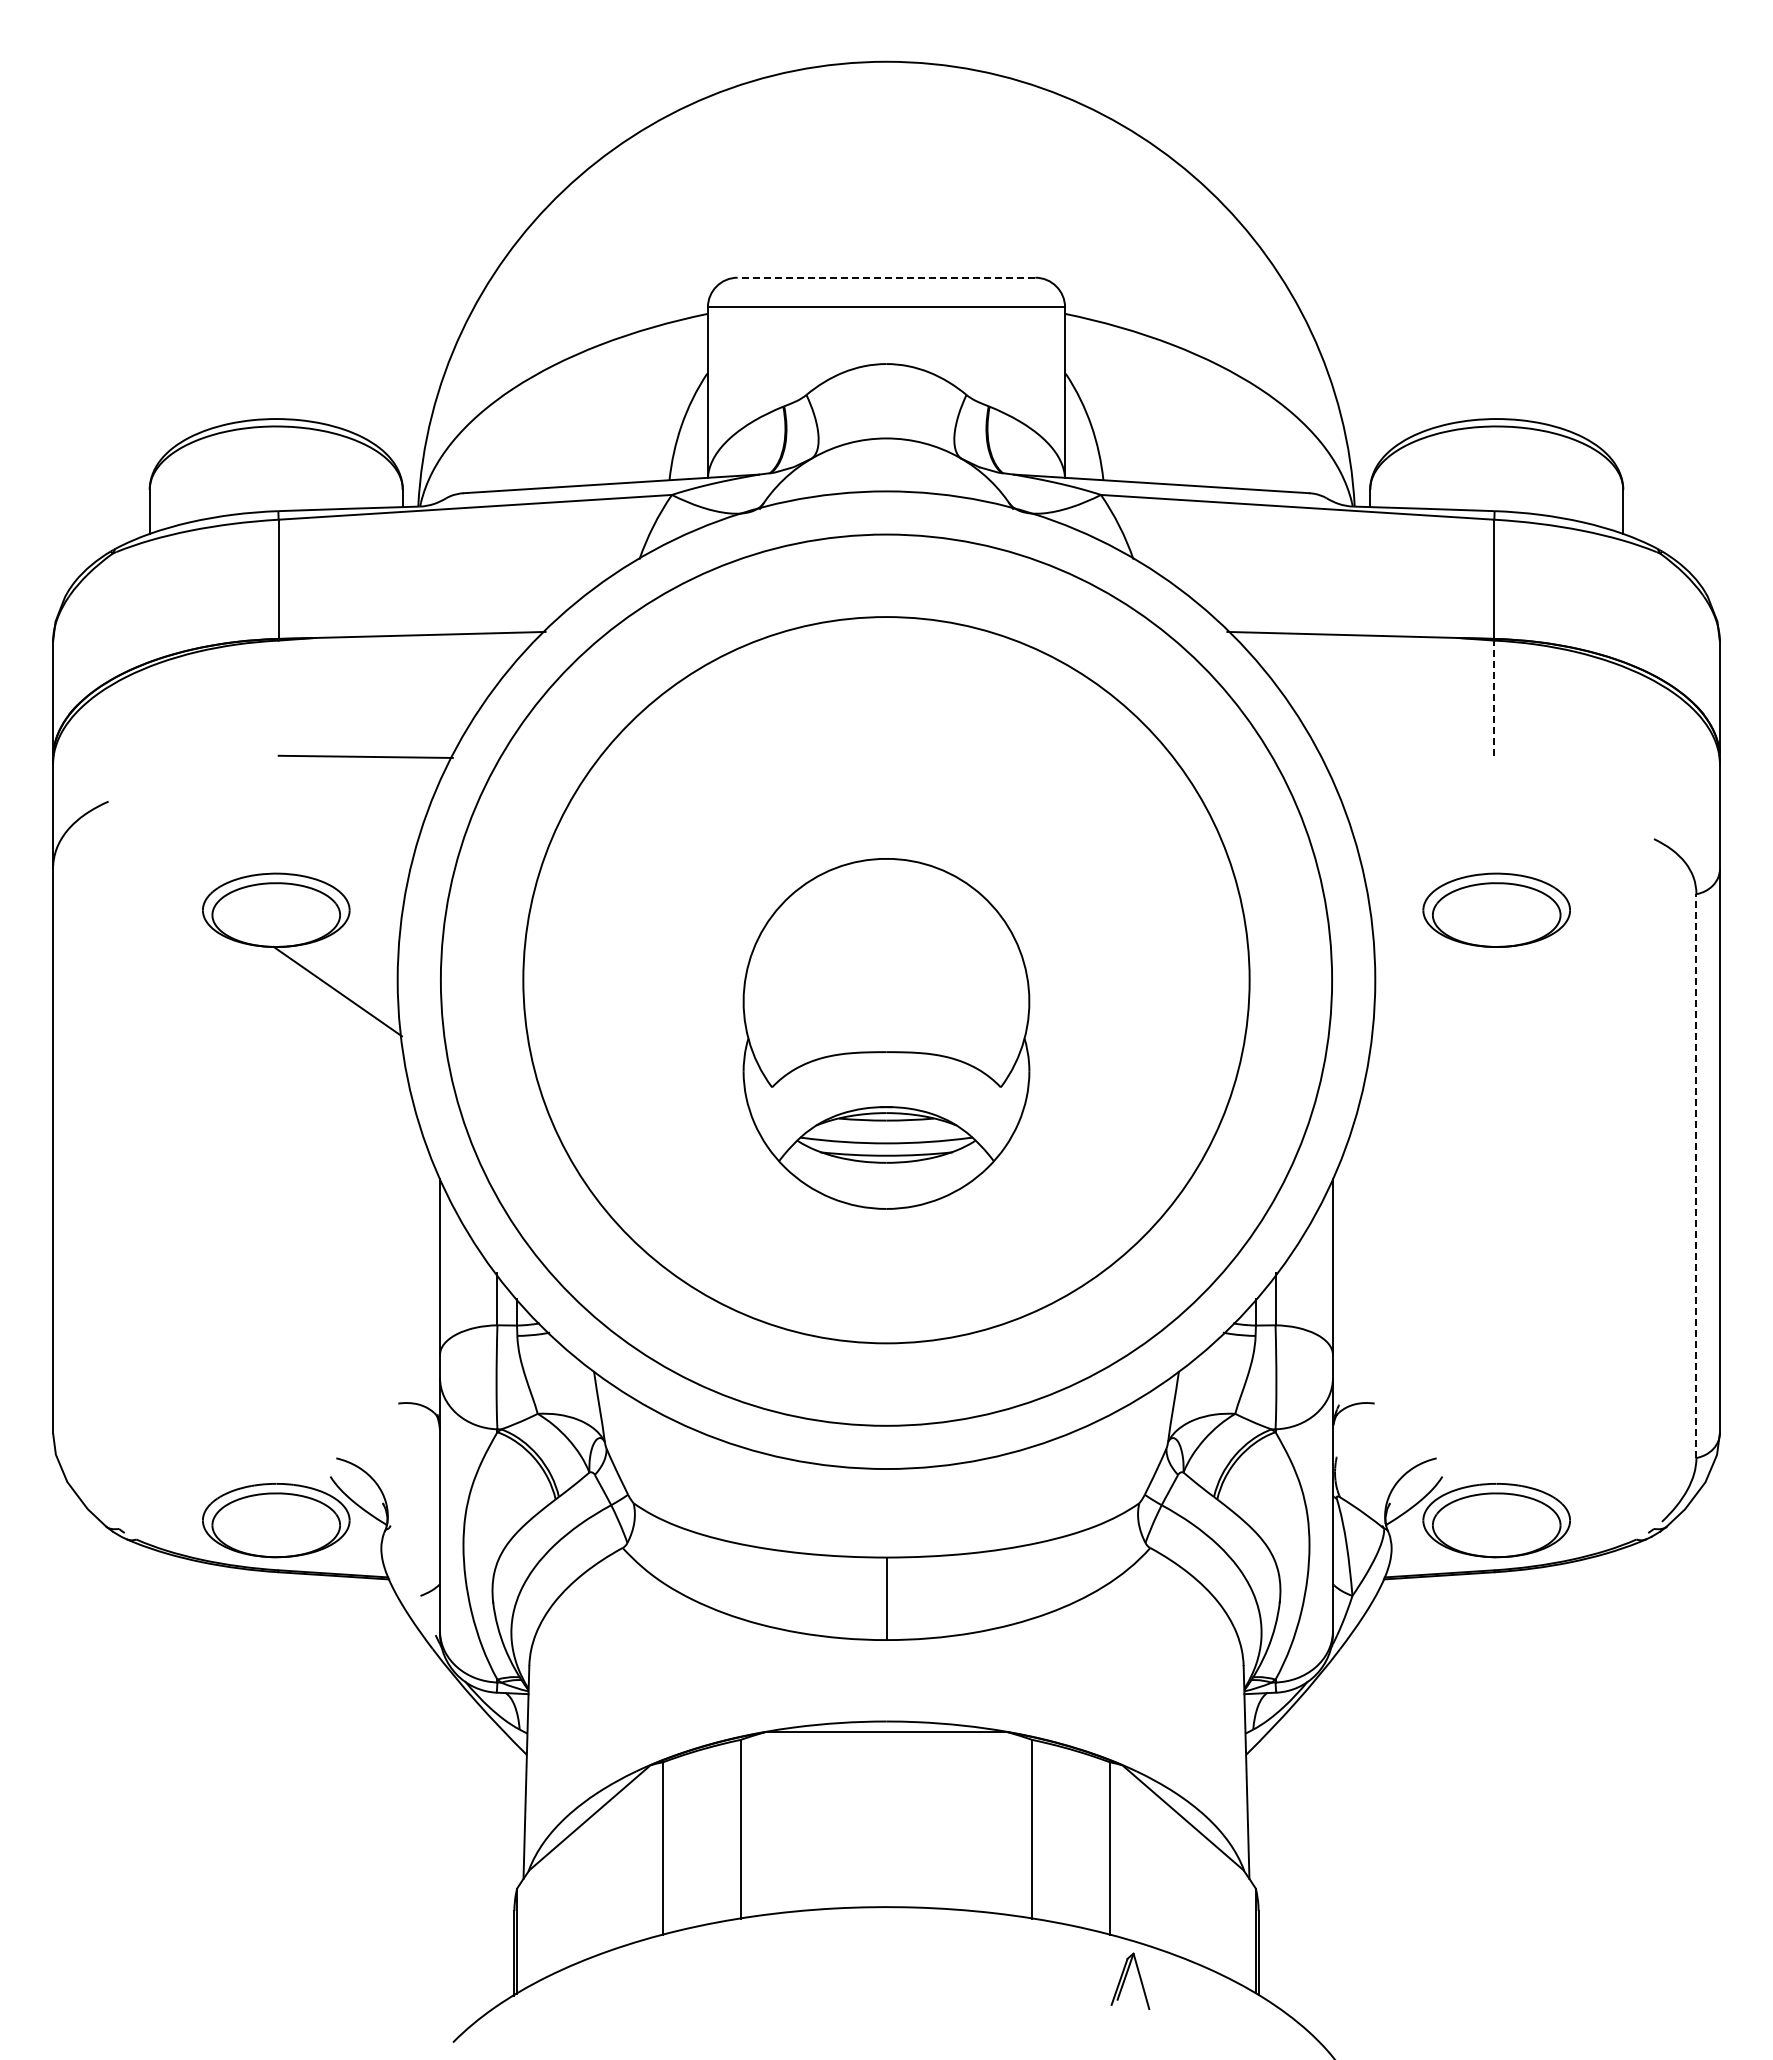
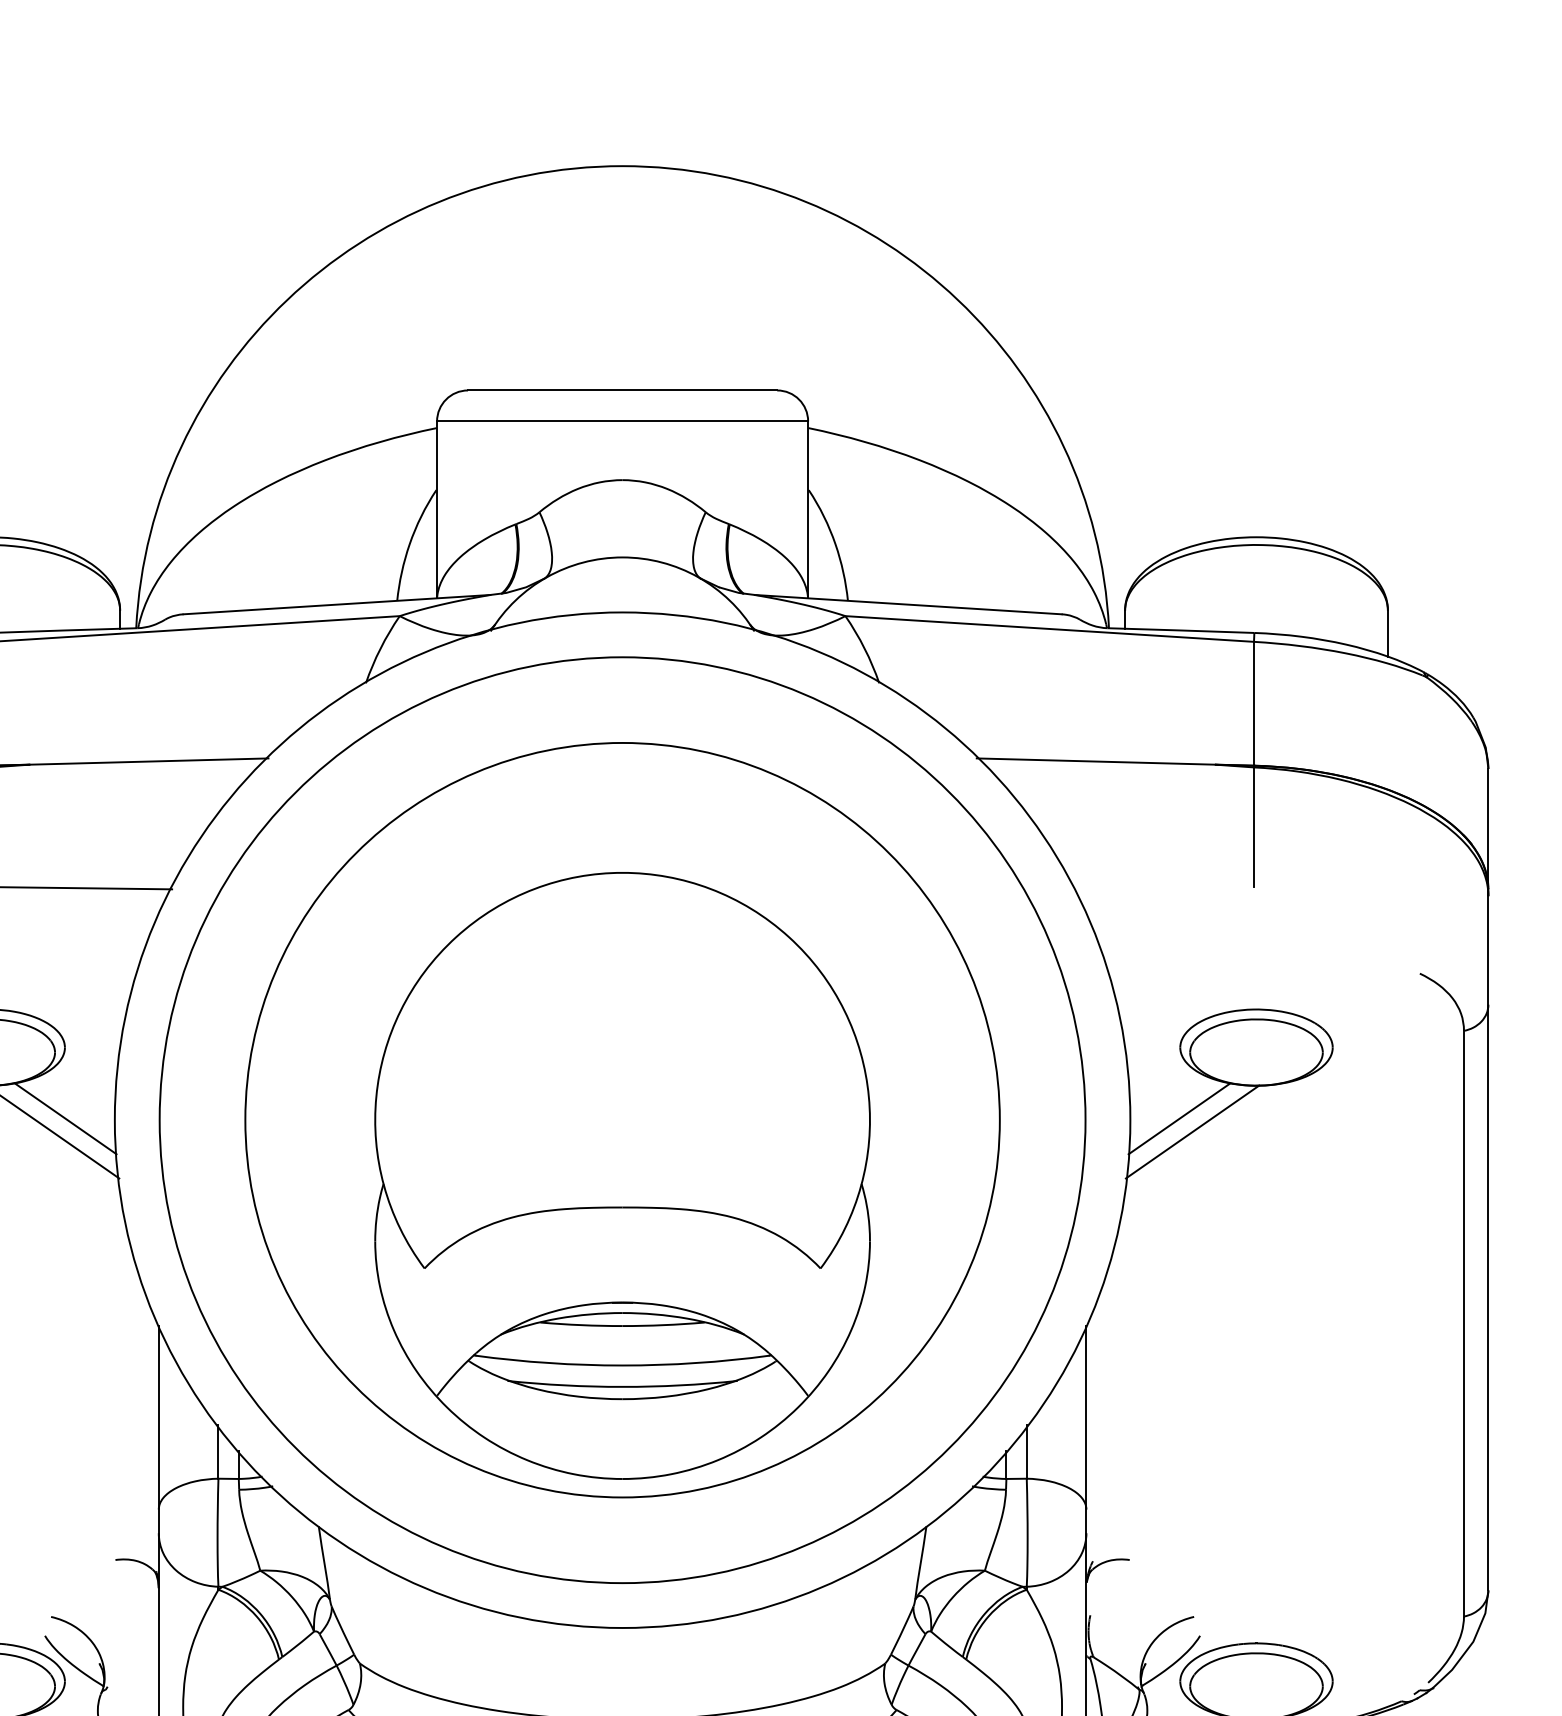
line: (886, 277) -> (622, 390), dashed -> solid
line: (1494, 698) -> (1254, 827), dashed -> solid
line: (350, 978) -> (65, 1118), added
line: (1422, 978) -> (1179, 1118), added
line: (1435, 991) -> (1192, 1131), added
part: (886, 1033) -> (622, 1175), size x1.67
line: (1696, 1176) -> (1464, 1324), dashed -> solid

